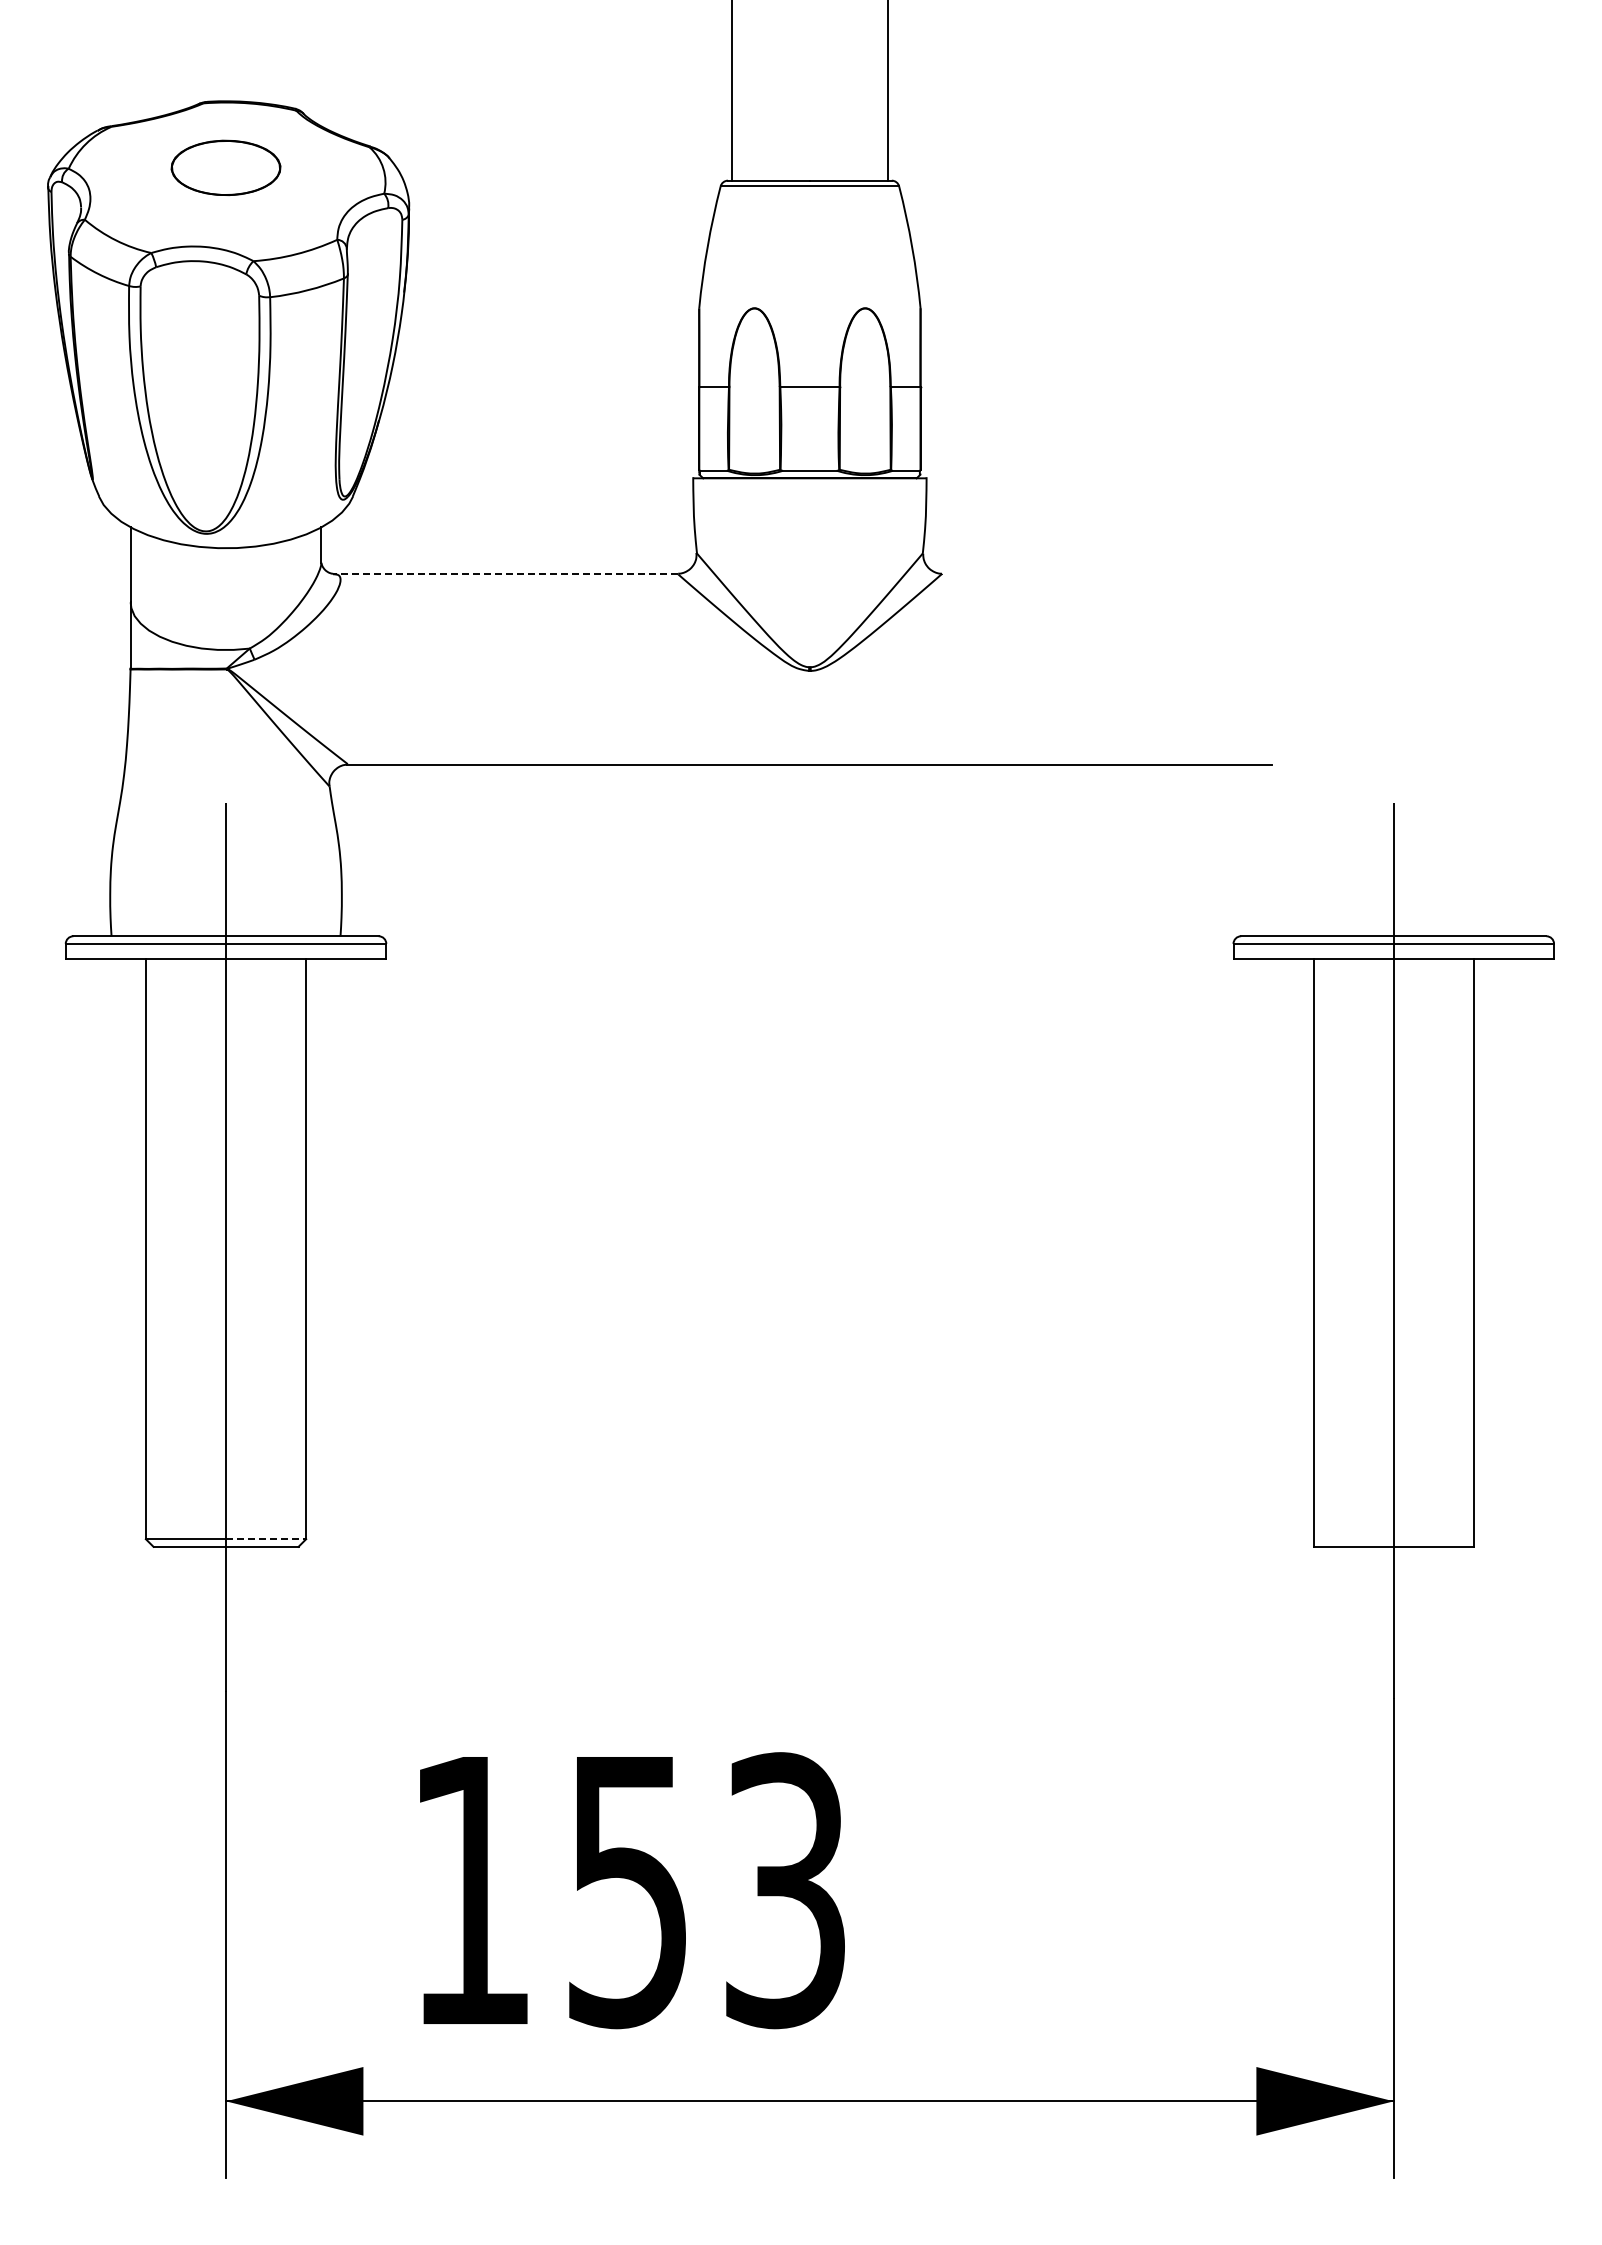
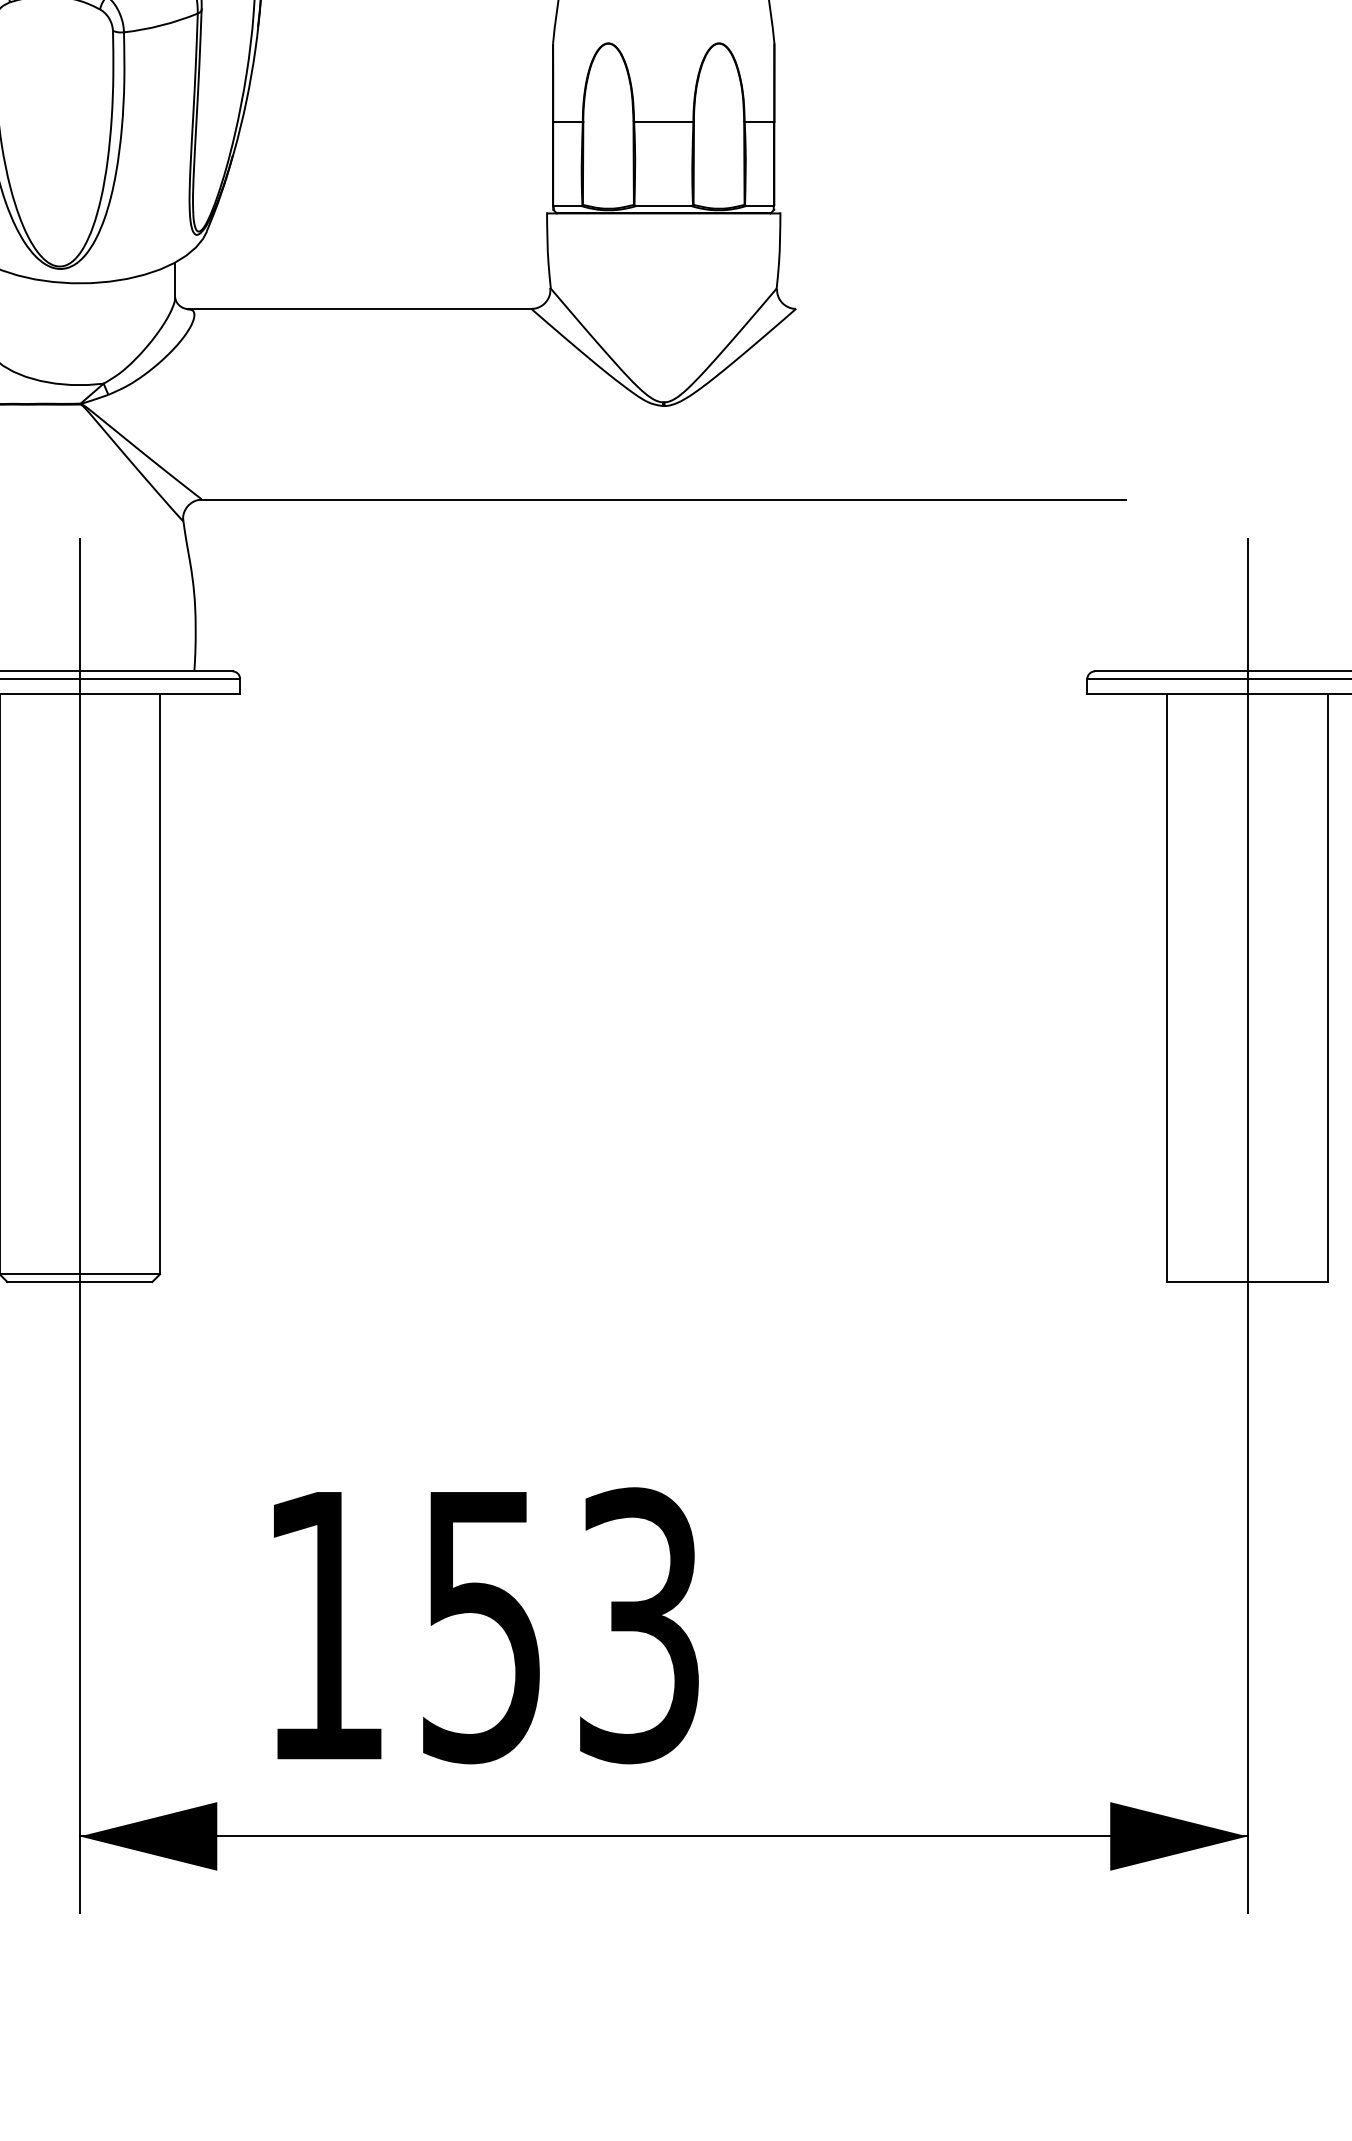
line: (505, 573) -> (359, 308), dashed -> solid
line: (266, 1539) -> (120, 1274), dashed -> solid

